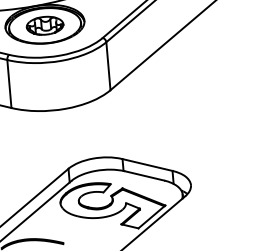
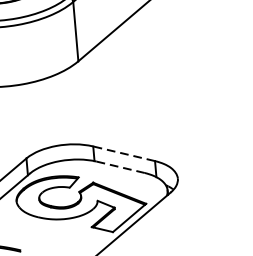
line: (147, 165) -> (124, 154), solid -> dashed
line: (144, 175) -> (120, 166), solid -> dashed

